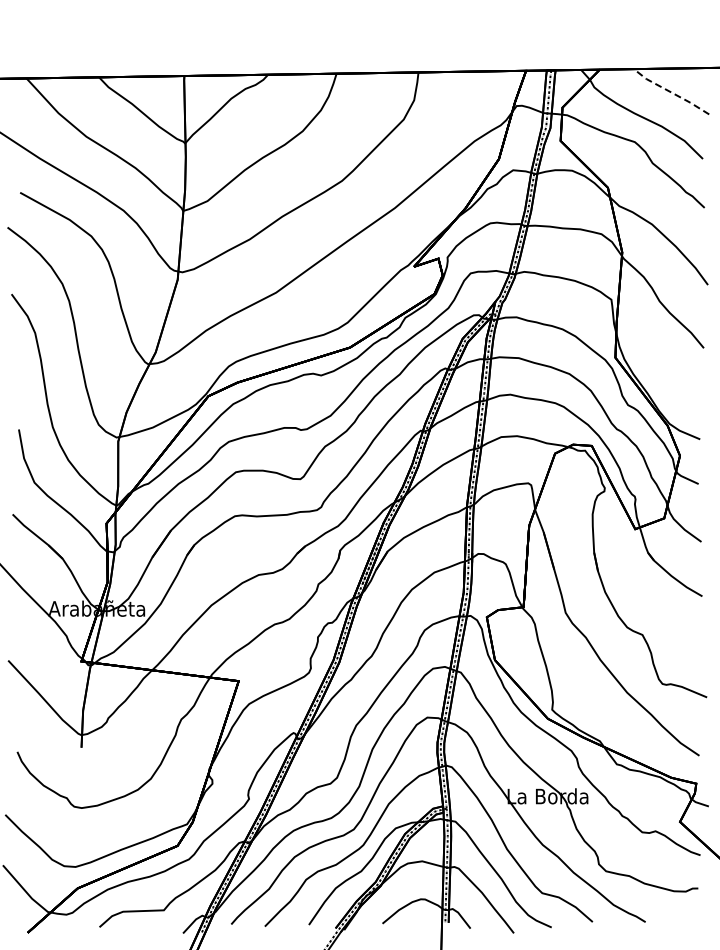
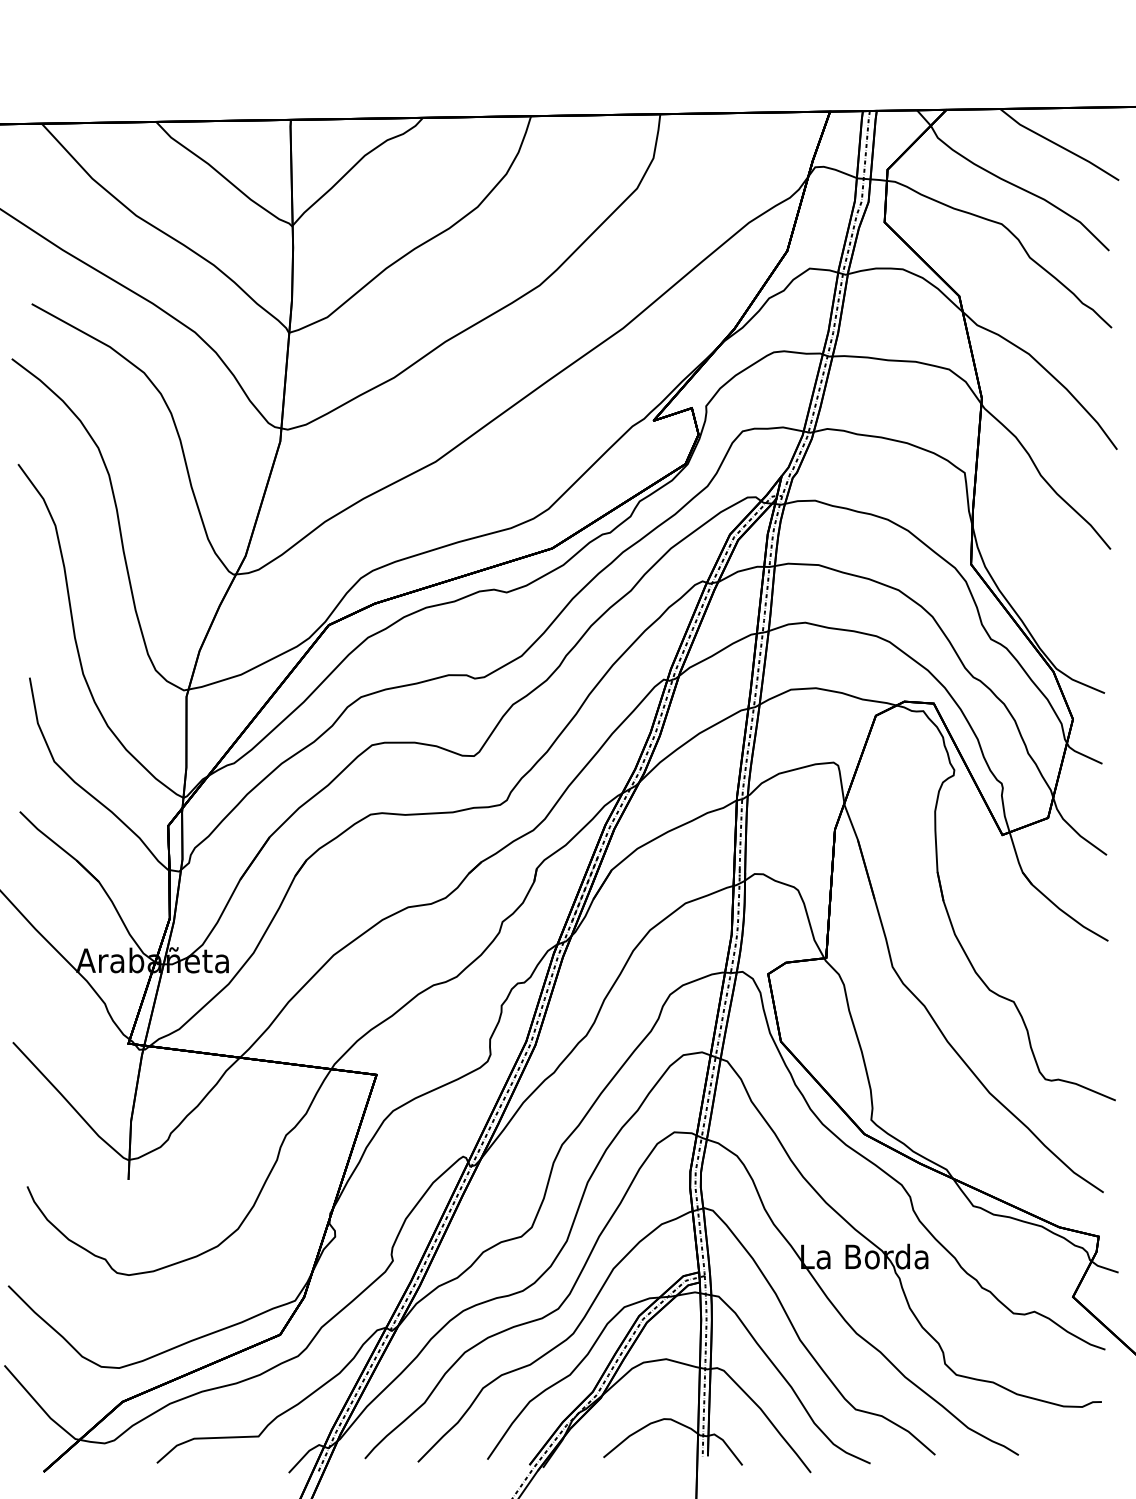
line: (670, 92) -> (1058, 145), dashed -> solid

